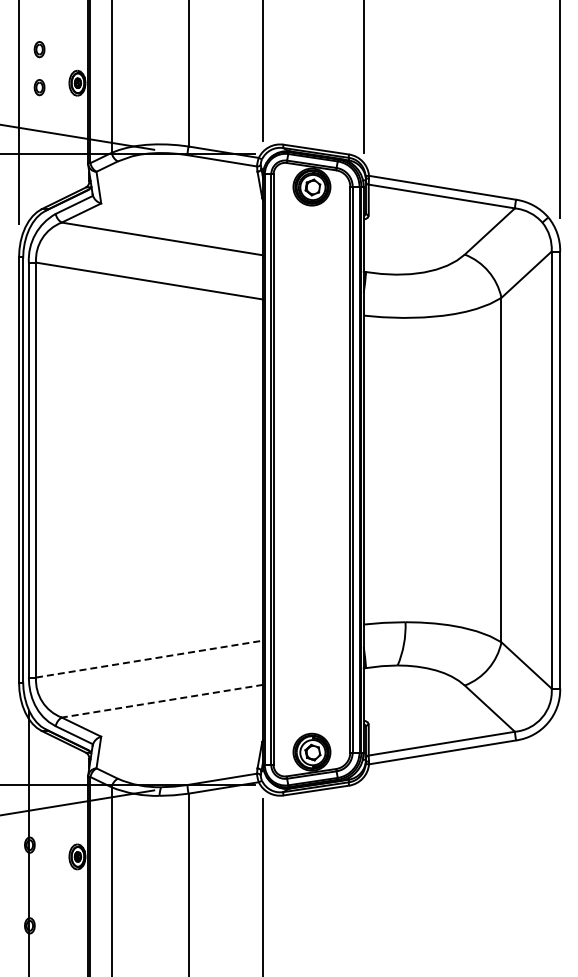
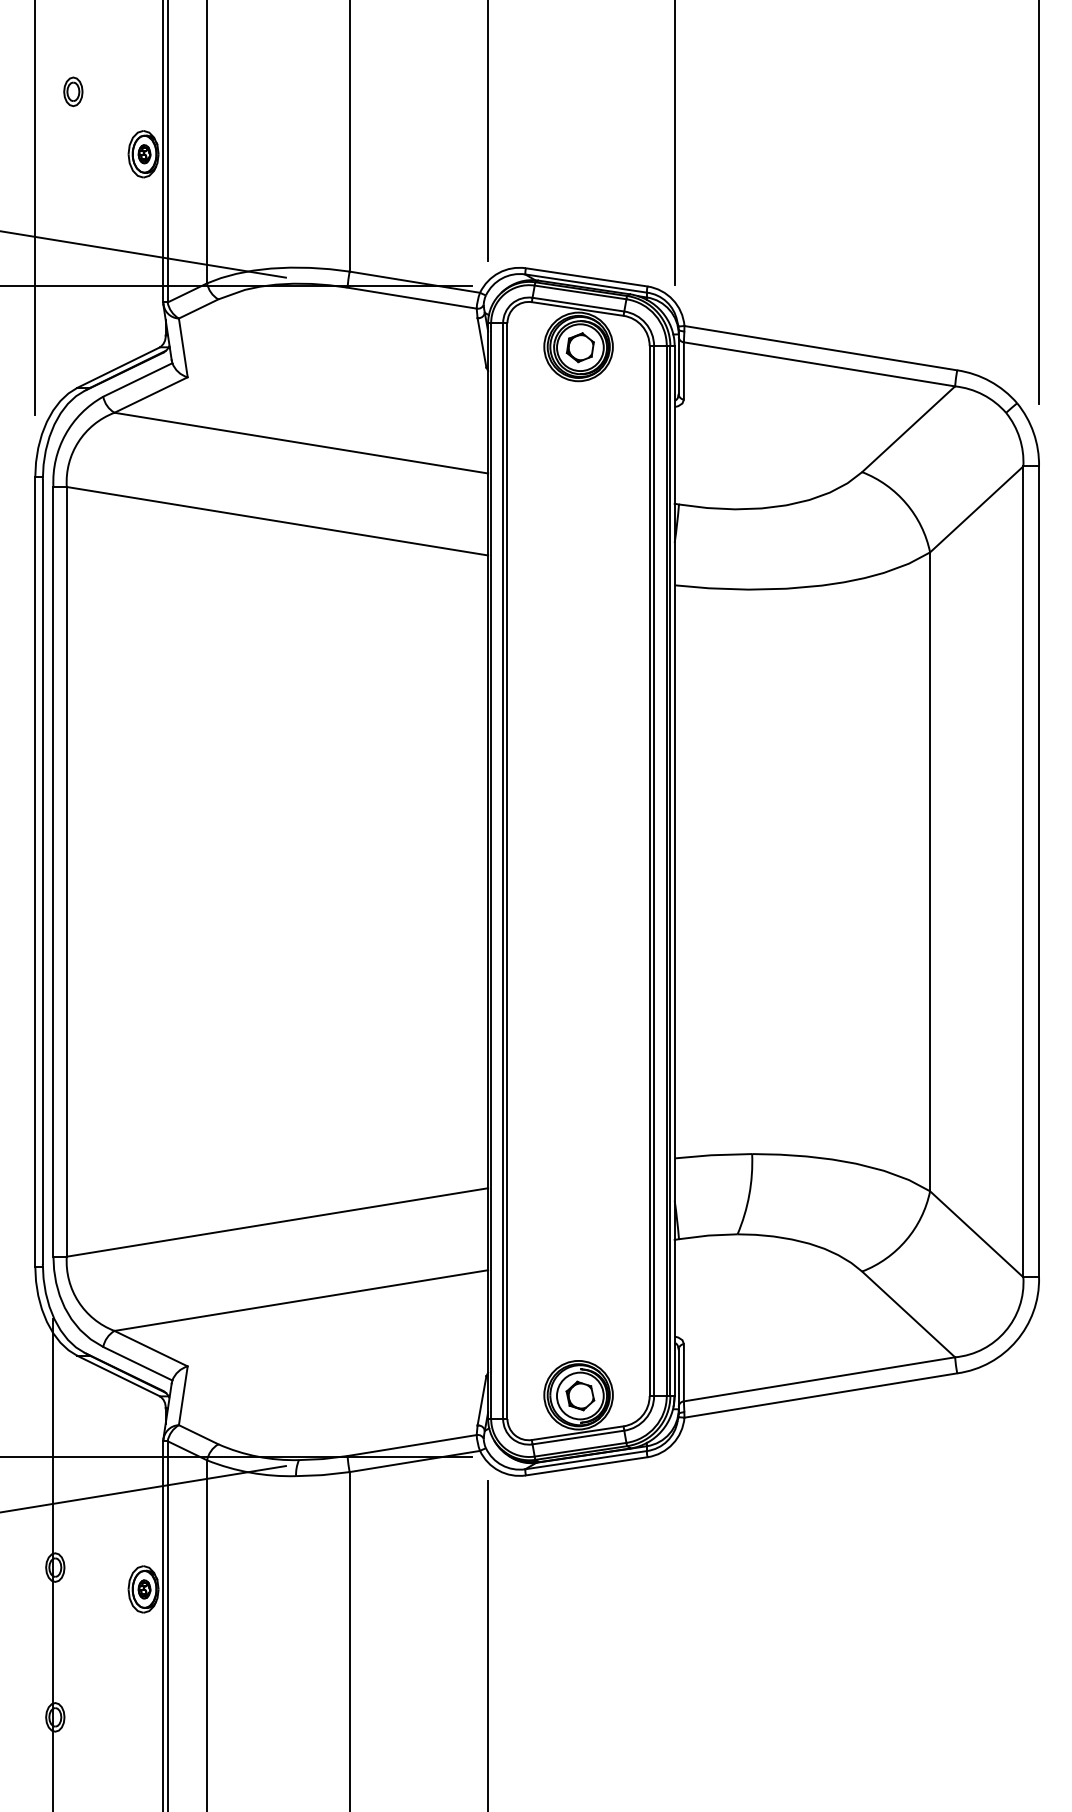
part: (39, 87) -> (73, 162), removed
line: (150, 659) -> (279, 1223), dashed -> solid
line: (162, 701) -> (301, 1301), dashed -> solid

